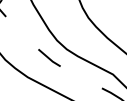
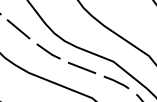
line: (21, 33) -> (18, 29), added
line: (80, 77) -> (81, 67), added

